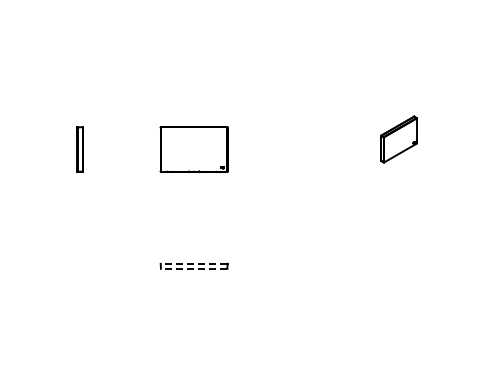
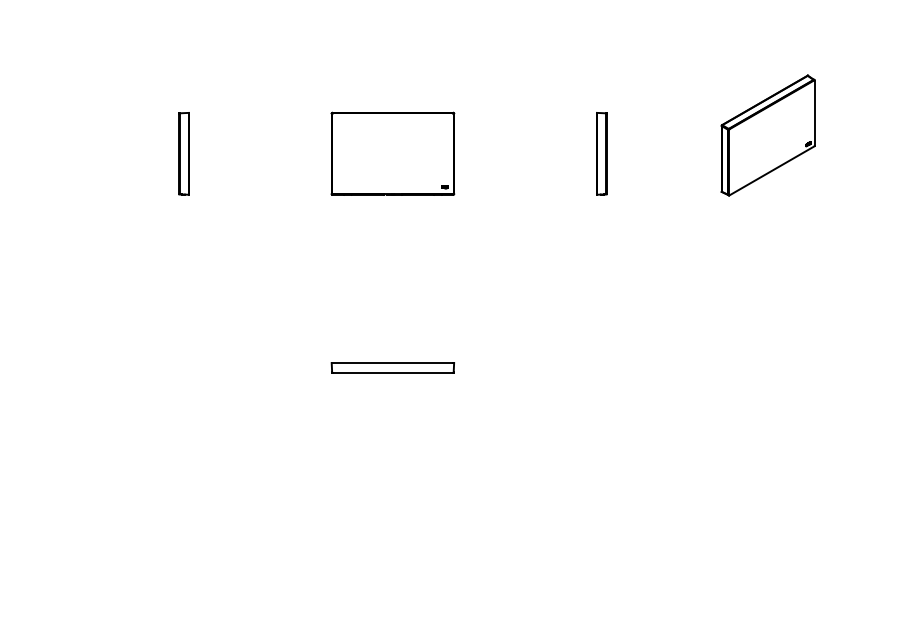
part: (398, 139) -> (767, 135), size x1.43
part: (307, 149) -> (600, 153), added
line: (193, 263) -> (391, 362), dashed -> solid
line: (194, 269) -> (393, 373), dashed -> solid

